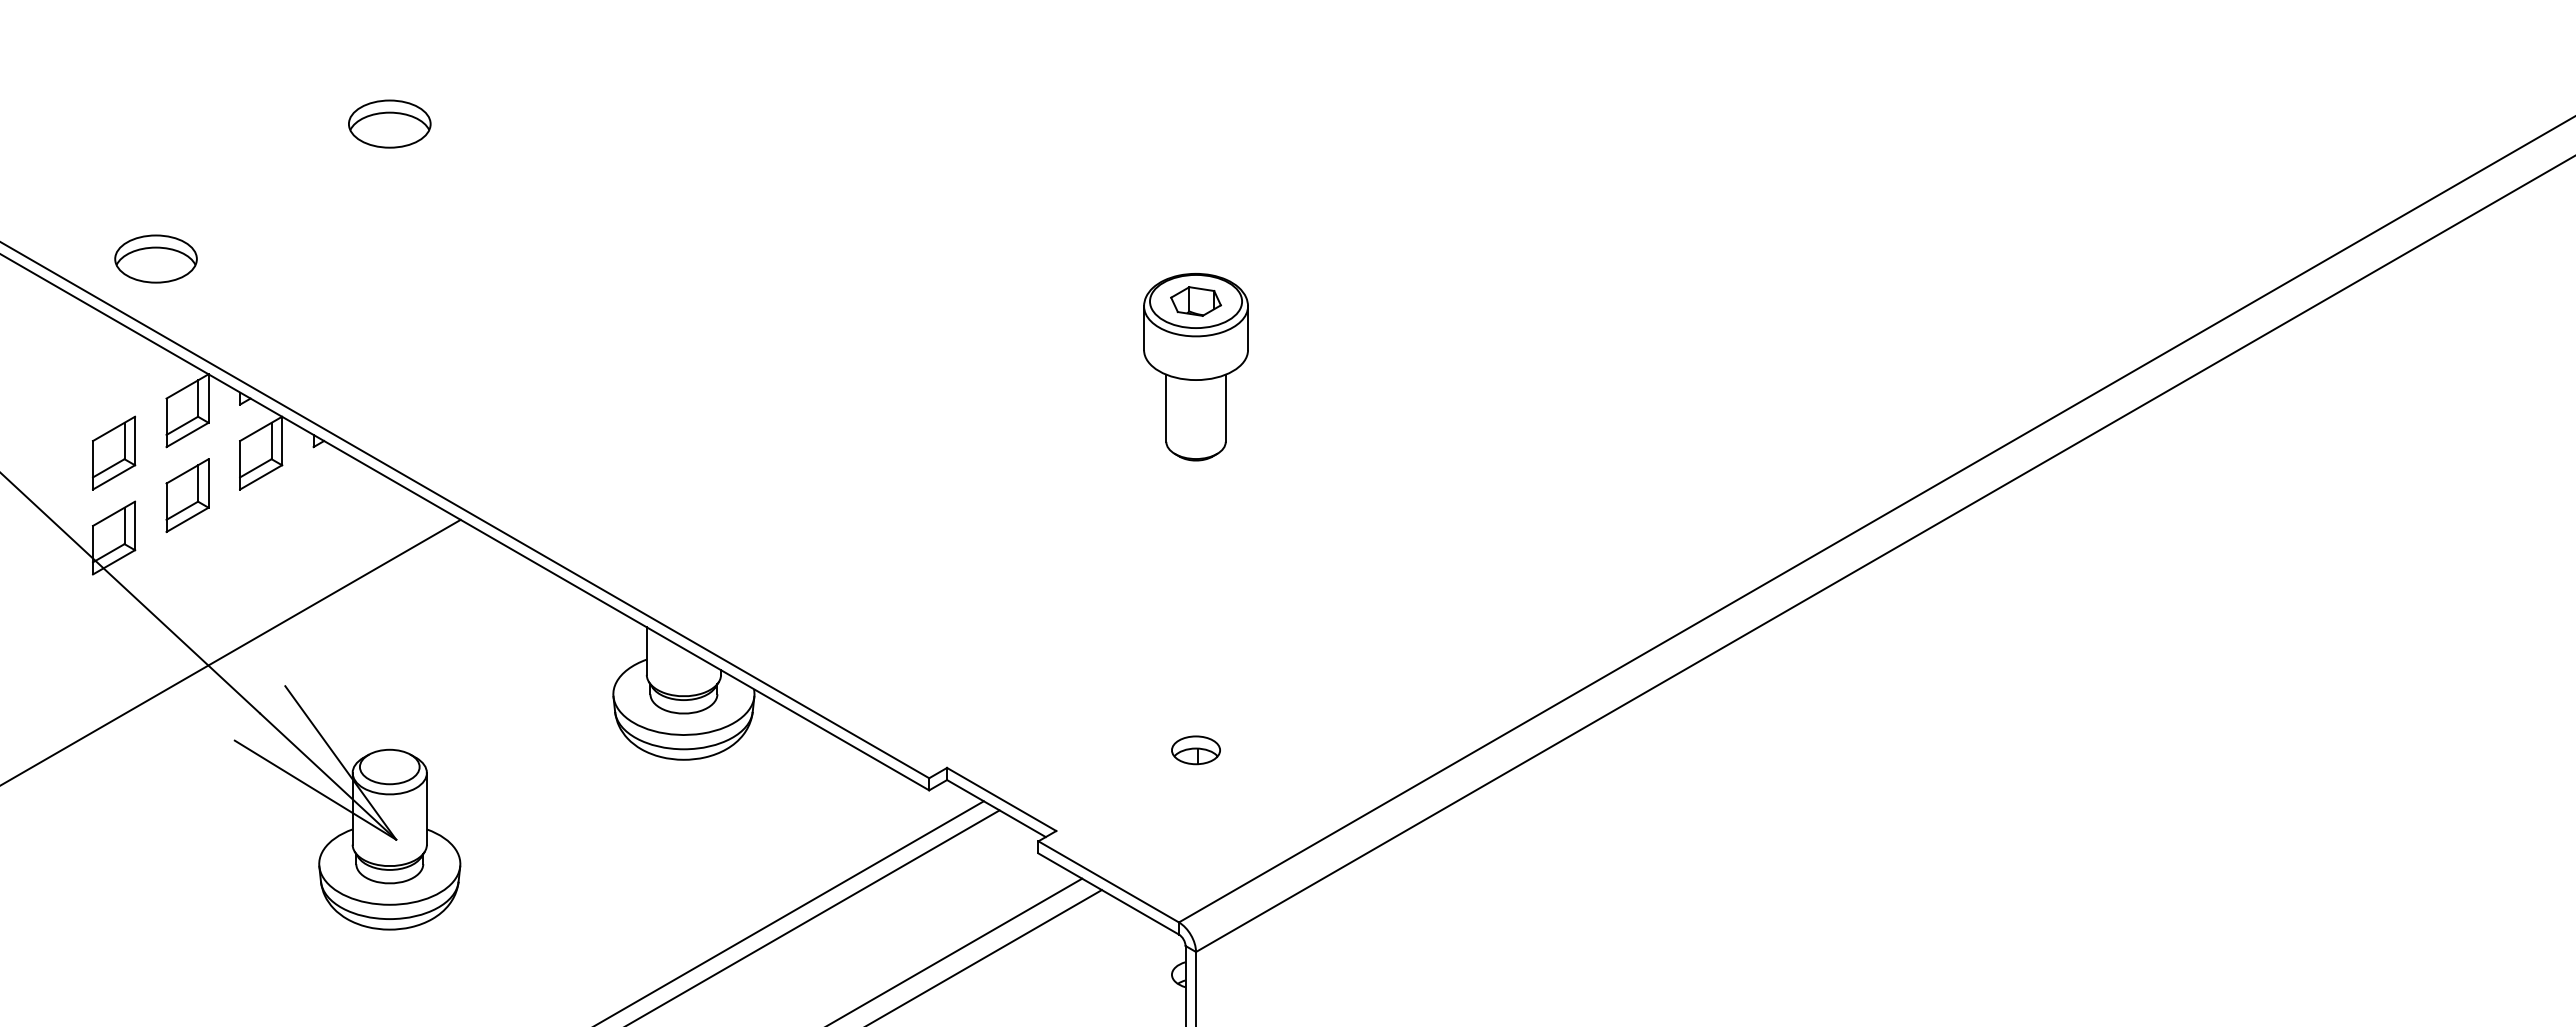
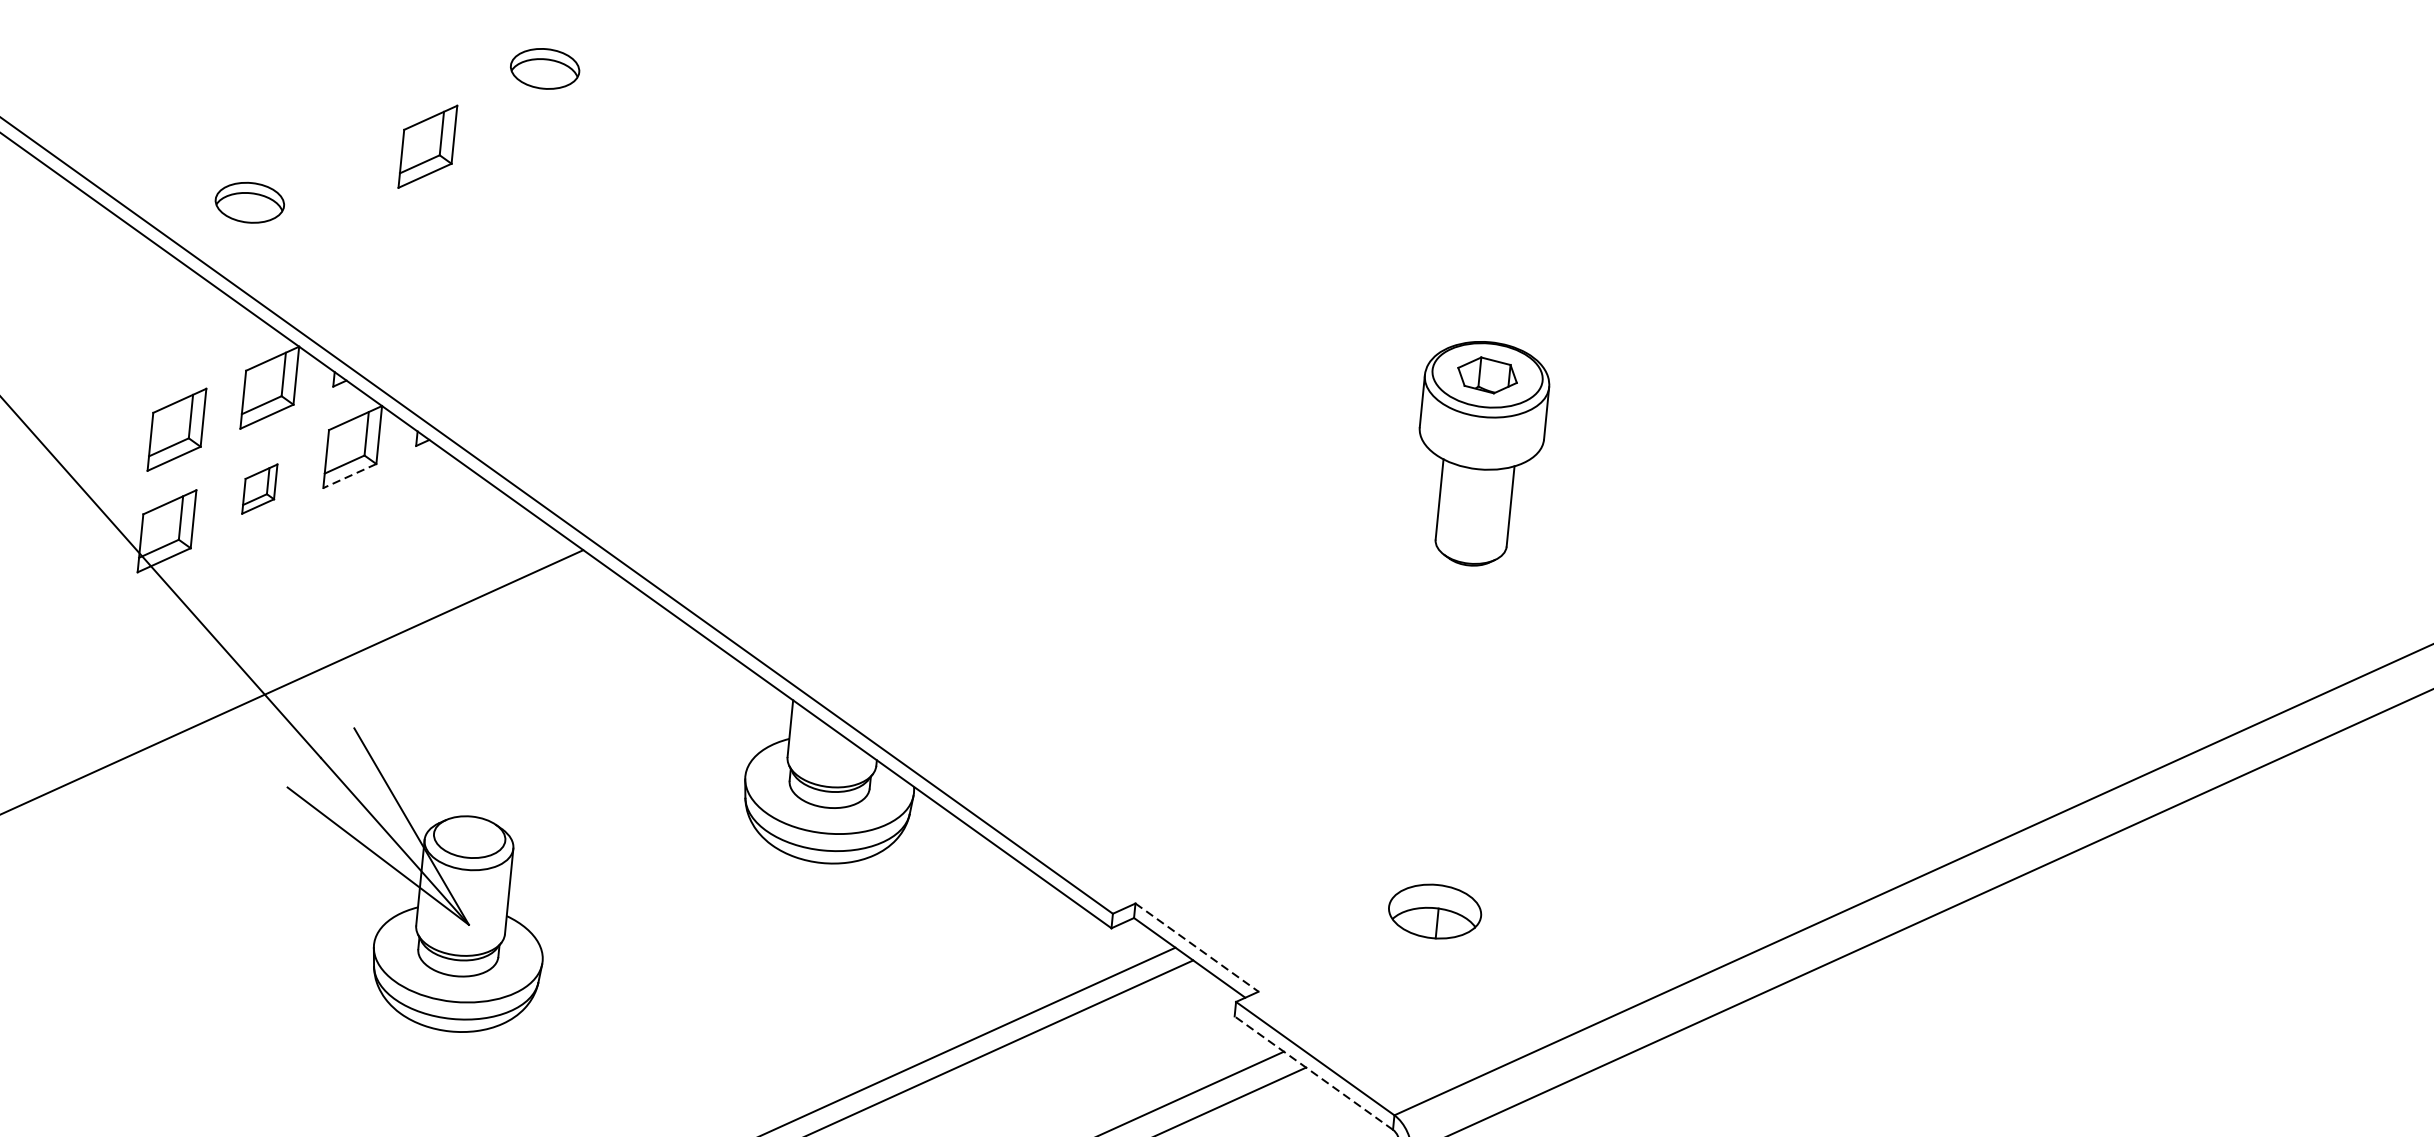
part: (389, 123) -> (544, 68), size x0.7
part: (299, 197) -> (428, 146), added
part: (155, 258) -> (249, 202), size x0.7
line: (260, 477) -> (349, 476), solid -> dashed
part: (187, 495) -> (259, 489), size x0.6
part: (1195, 750) -> (1434, 911), size x1.6
line: (1002, 799) -> (1197, 947), solid -> dashed
line: (1108, 893) -> (1313, 1072), solid -> dashed

